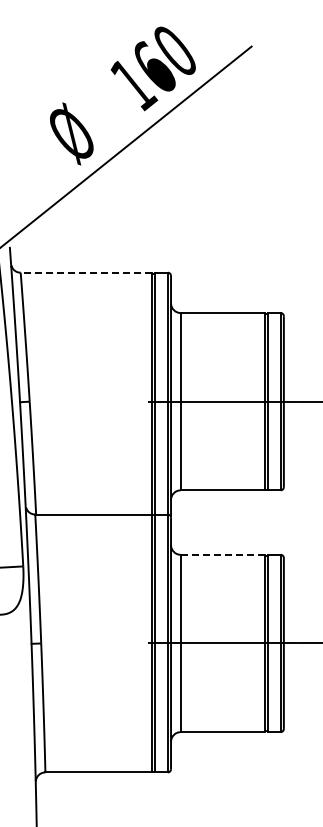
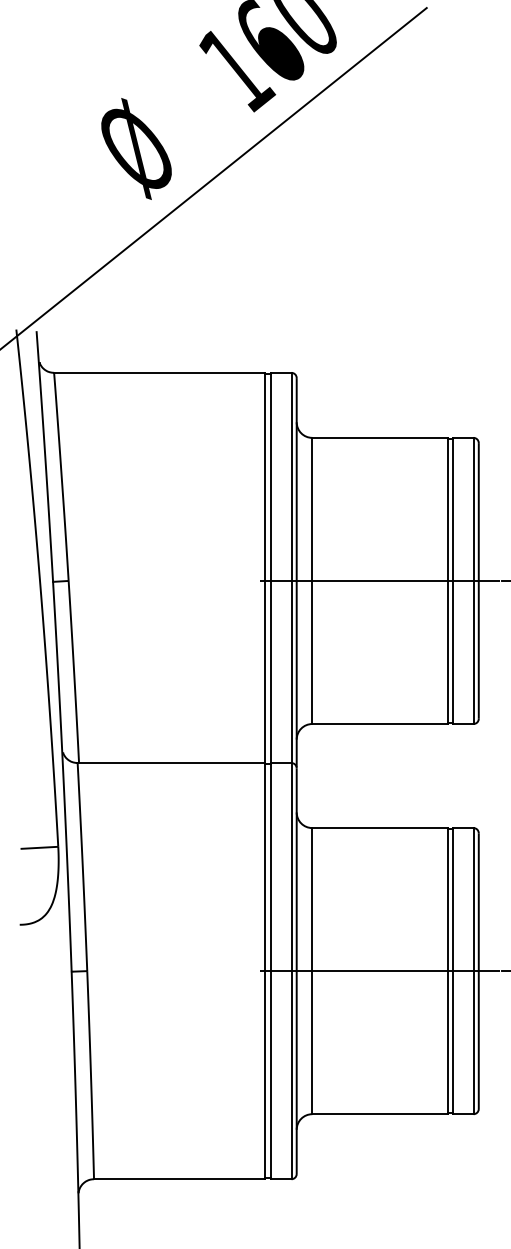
line: (85, 272) -> (158, 372), dashed -> solid
line: (222, 554) -> (379, 827), dashed -> solid

